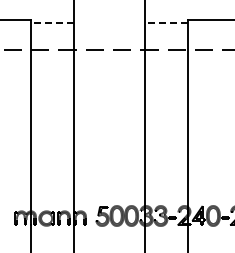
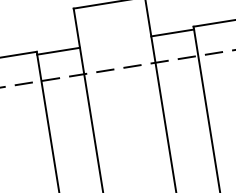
line: (52, 23) -> (58, 51), dashed -> solid
line: (166, 23) -> (172, 33), dashed -> solid

